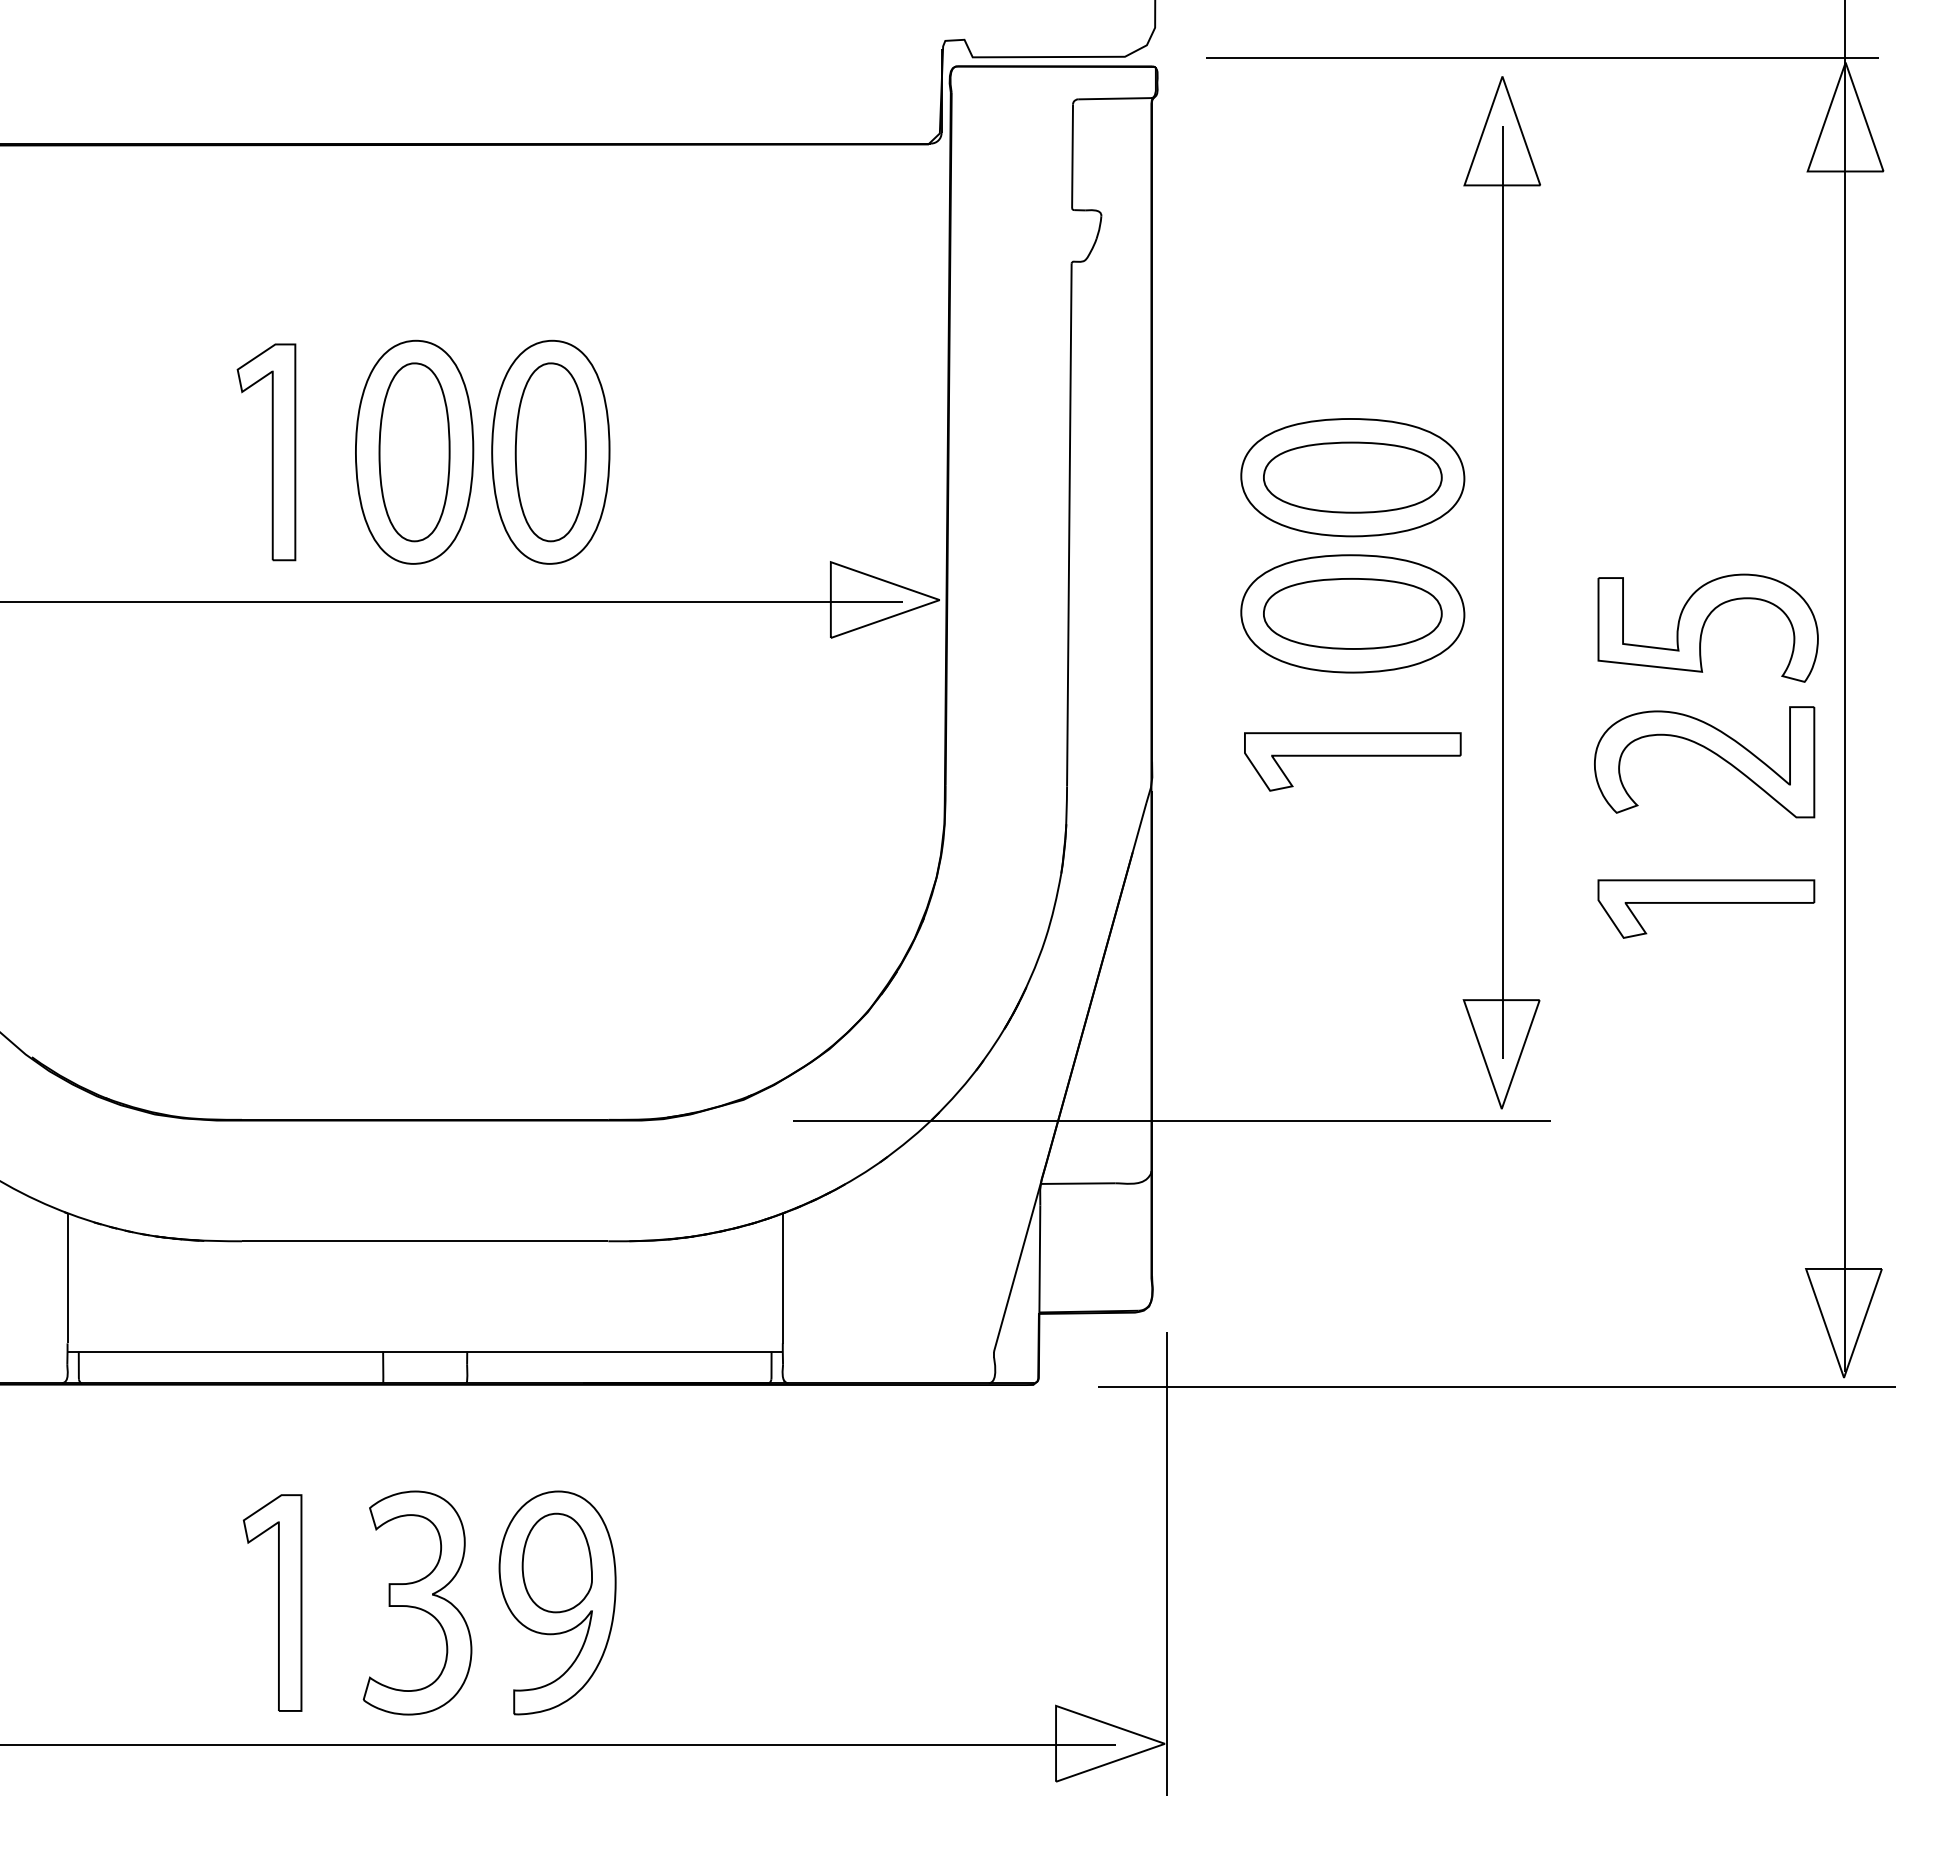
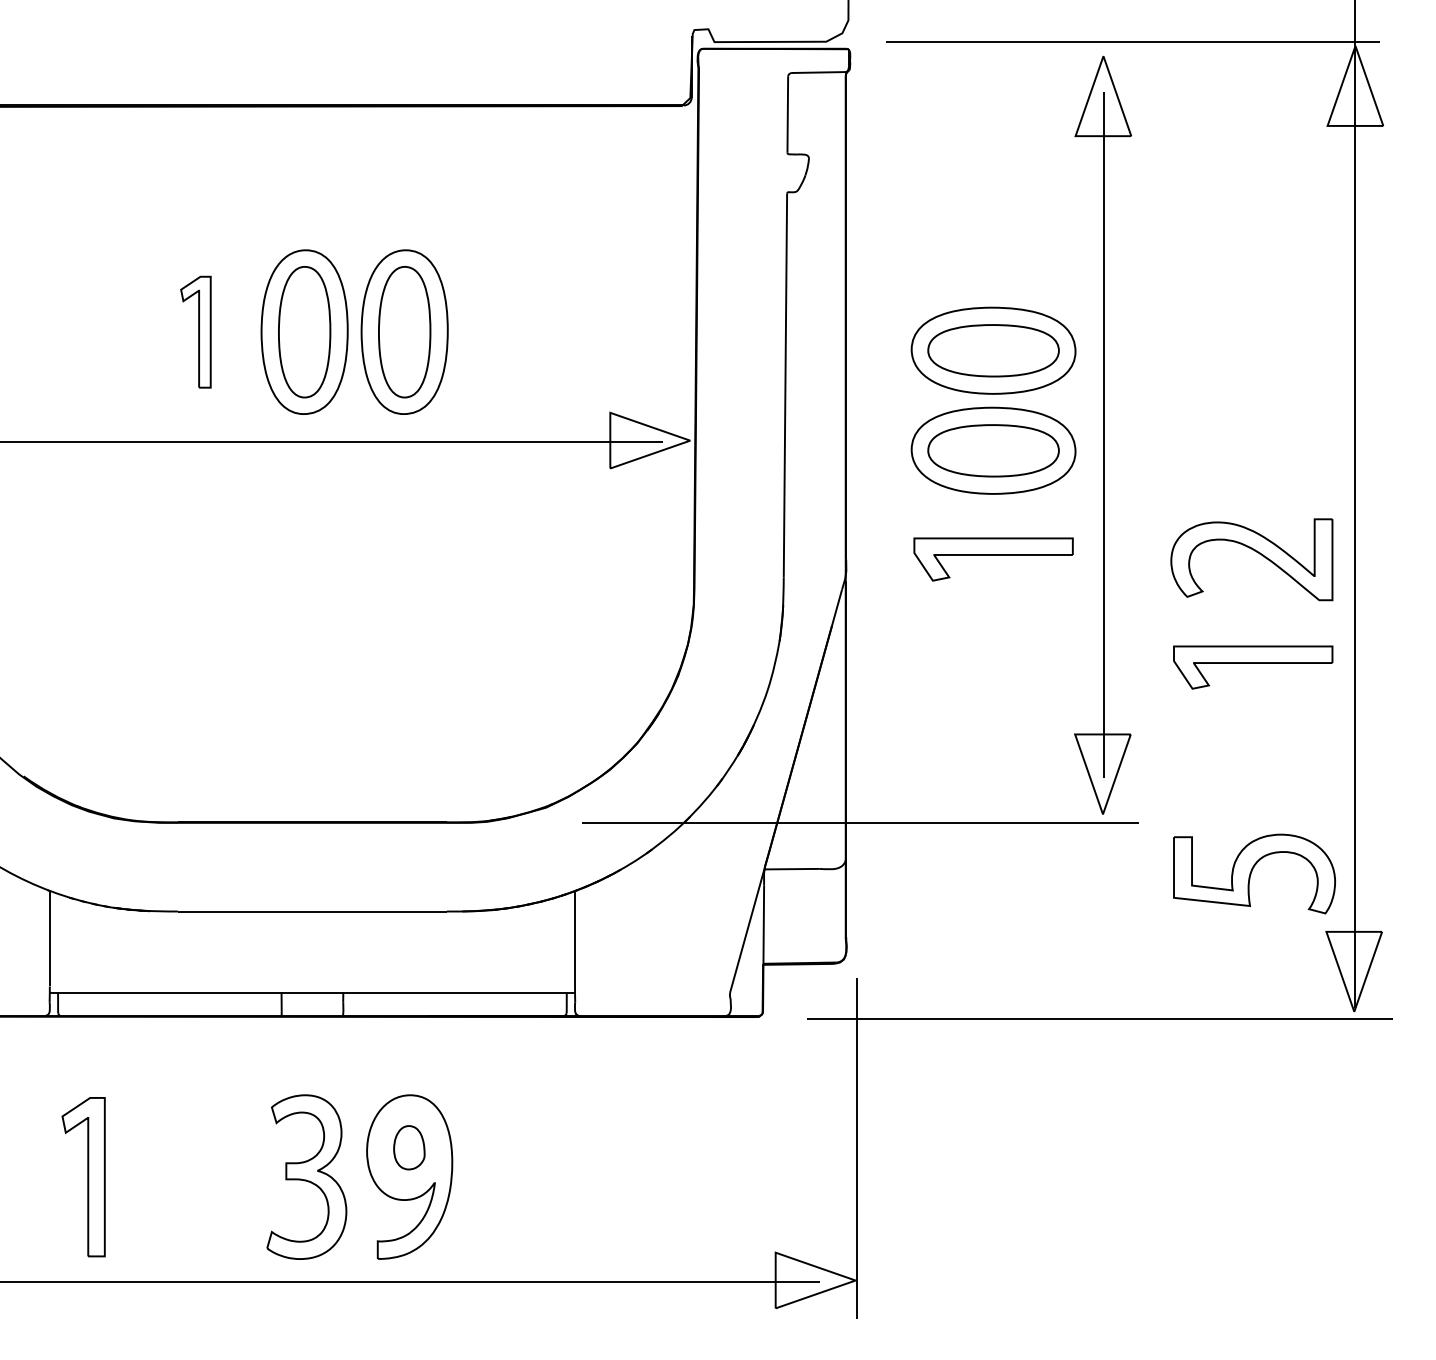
part: (266, 452) -> (195, 332), size x0.7
part: (1707, 627) -> (1254, 873), moved
part: (556, 1562) -> (408, 1147), size x0.6
part: (272, 1602) -> (83, 1176), moved

